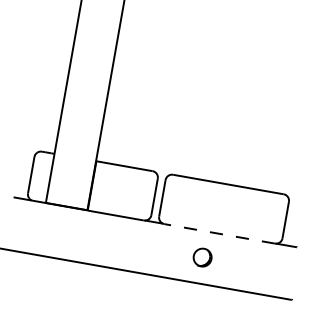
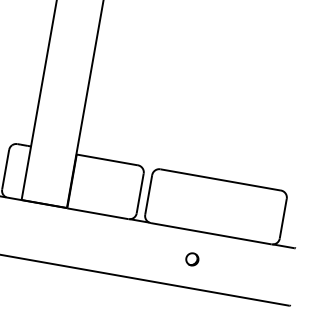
line: (219, 233) -> (211, 233), dashed -> solid
part: (201, 256) -> (191, 258), size x0.62

